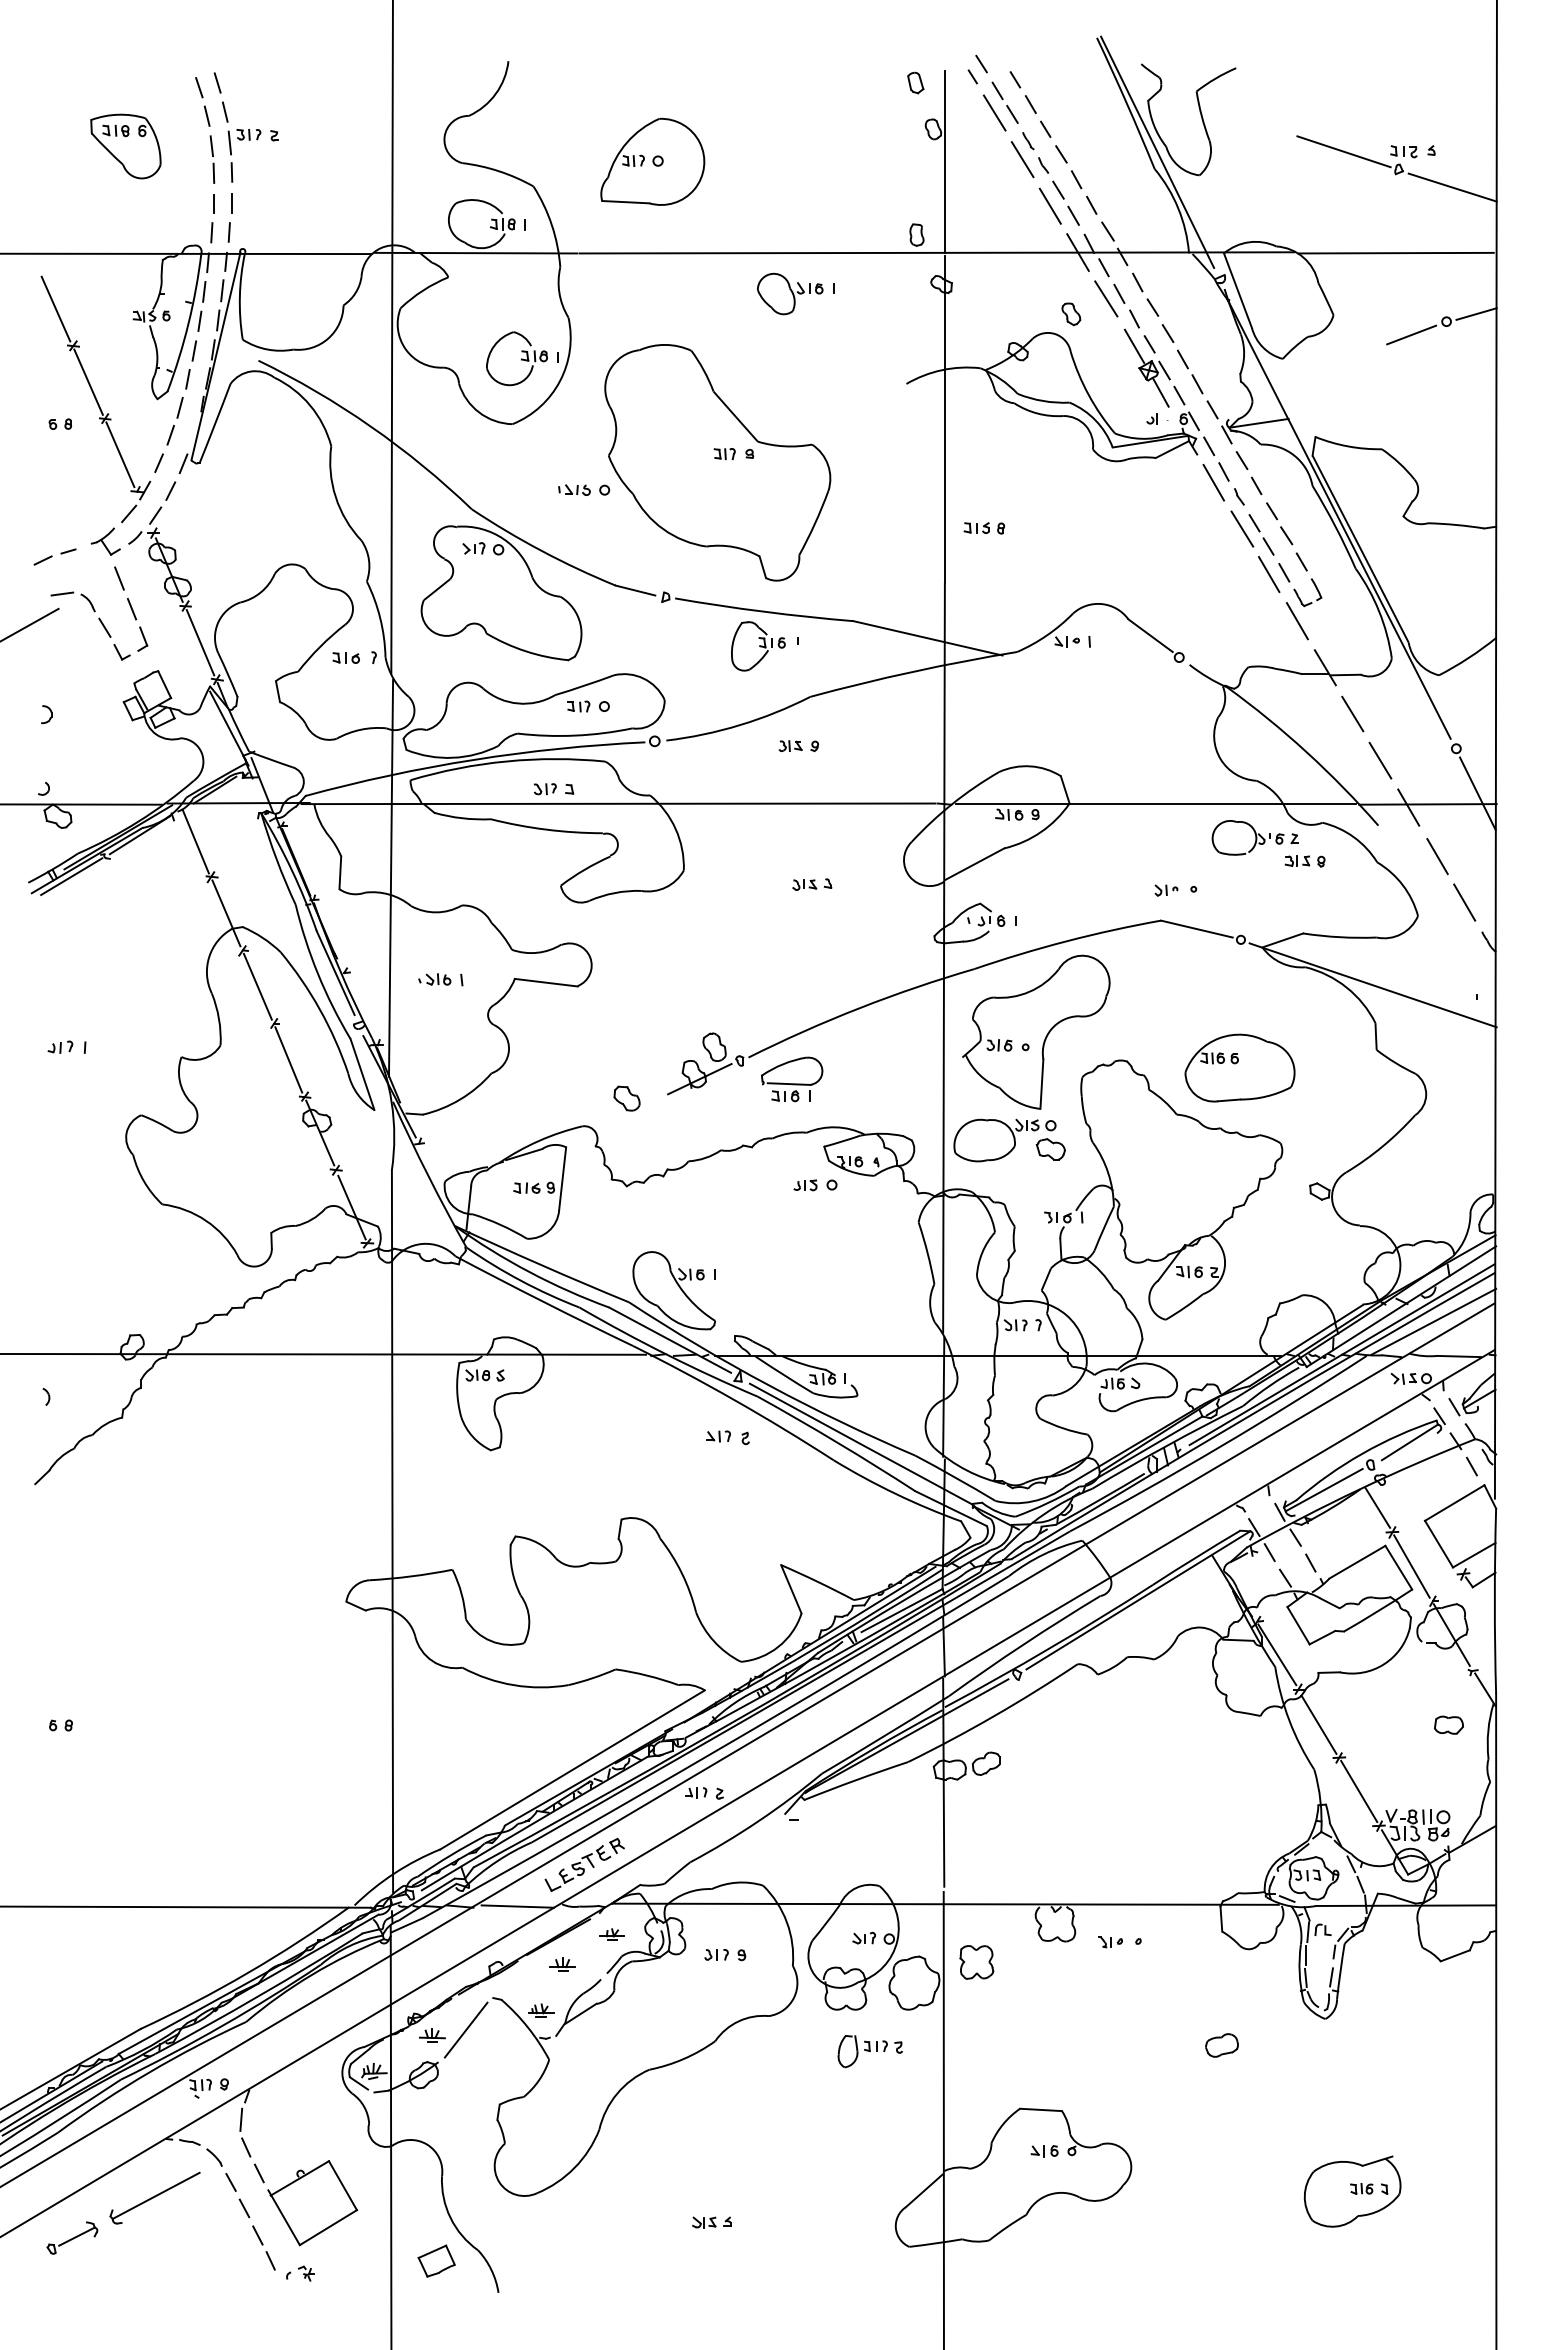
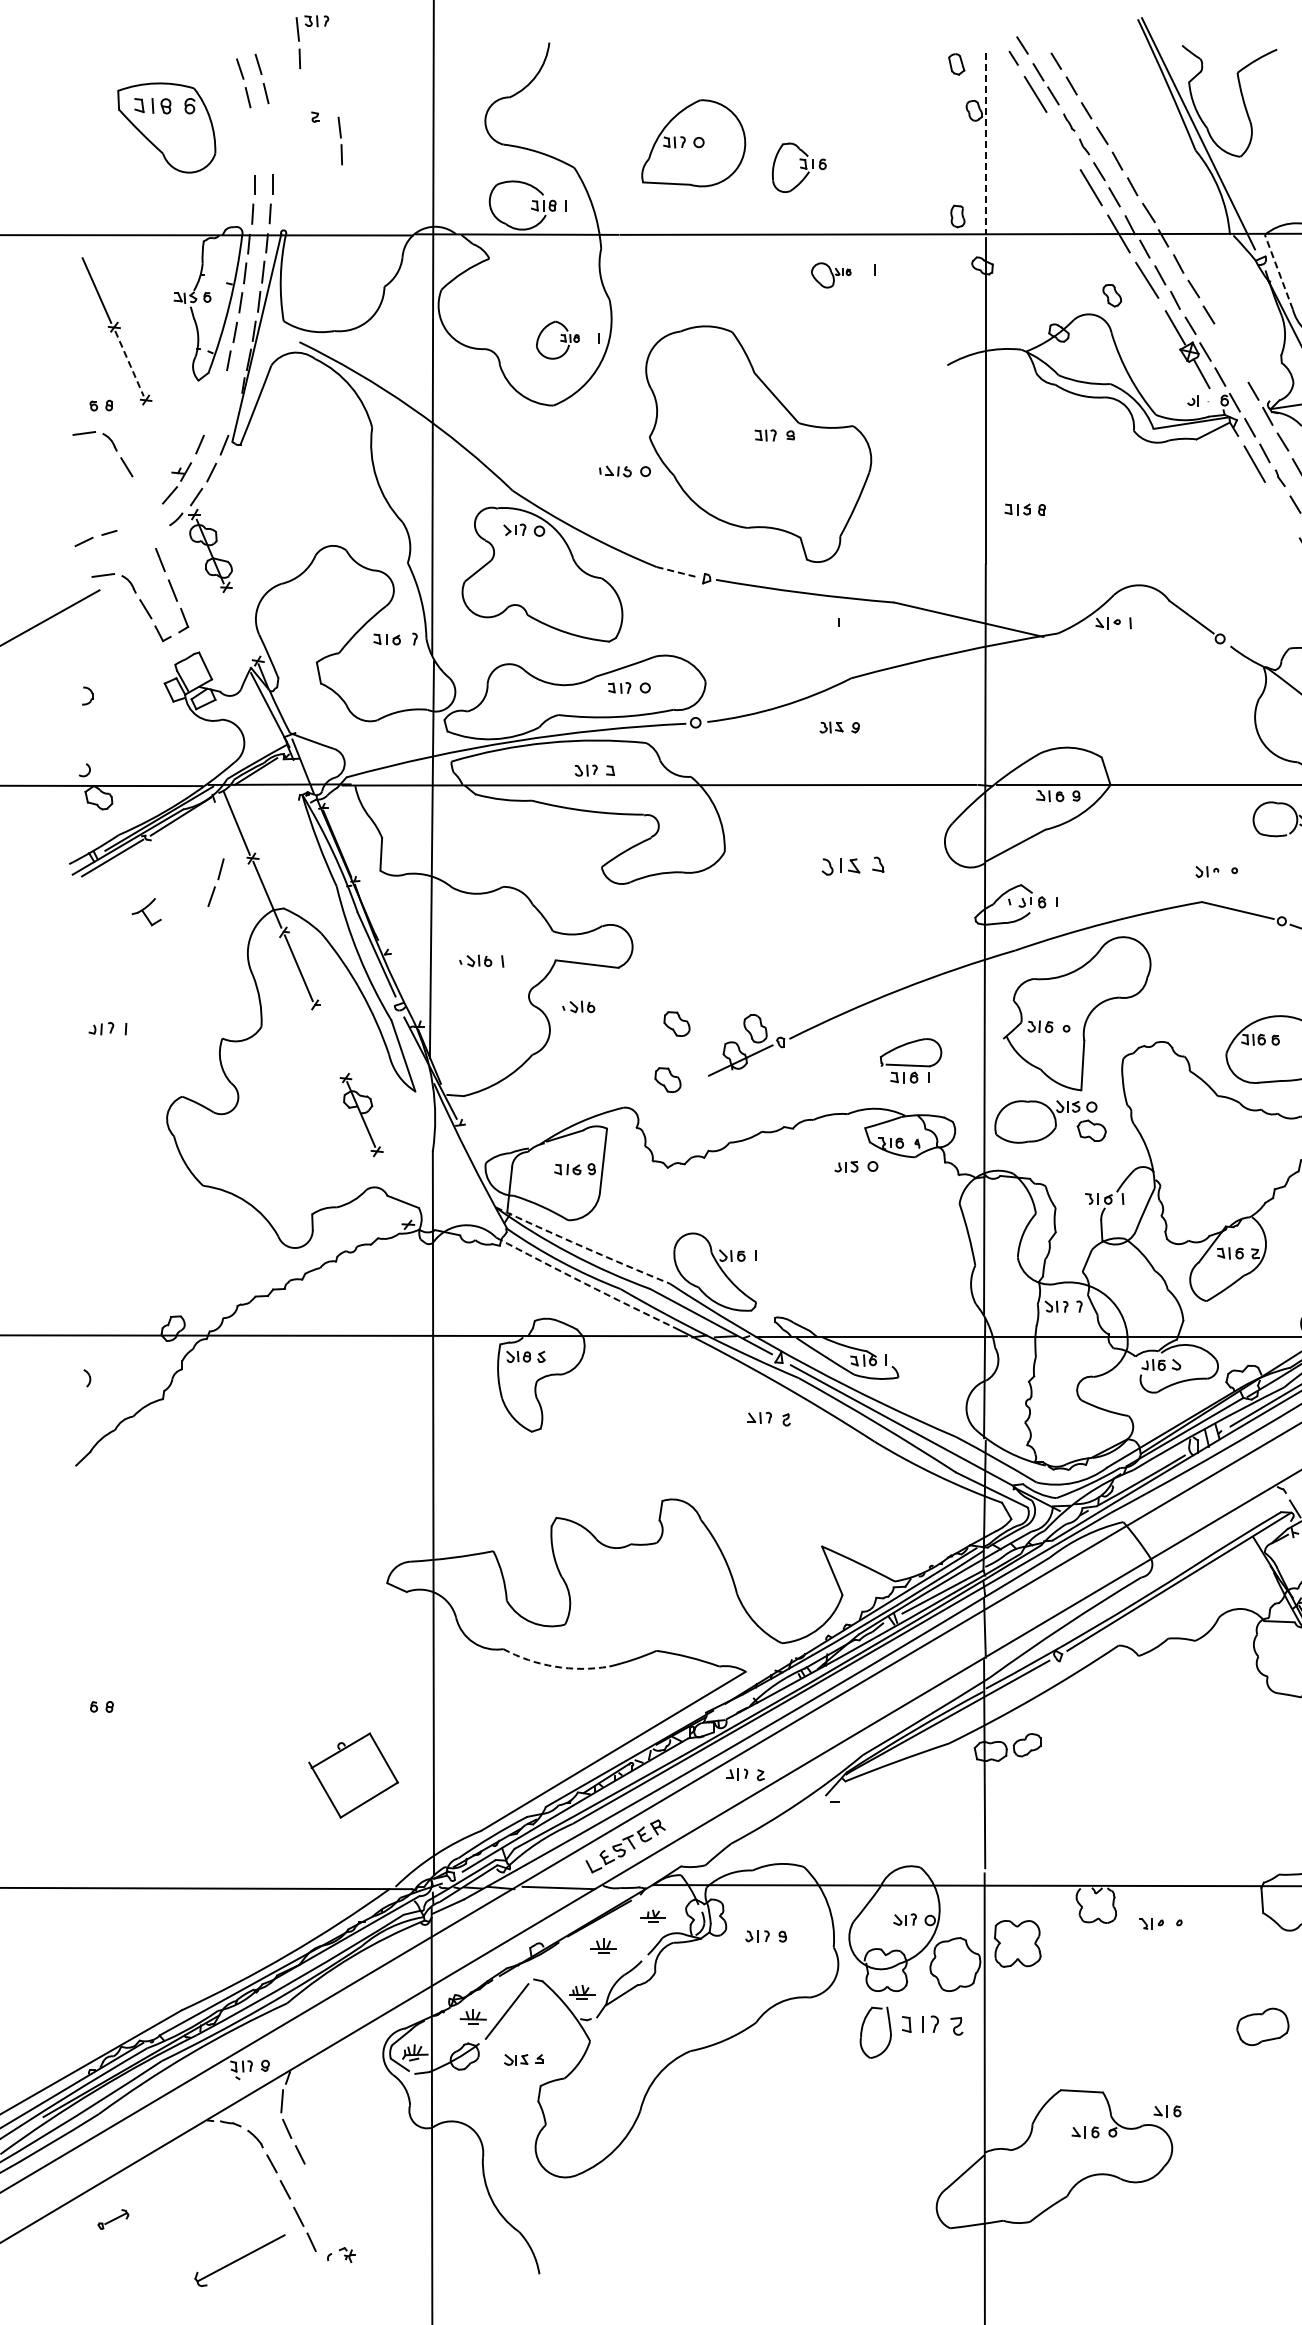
part: (125, 146) -> (166, 127), size x1.4
part: (231, 155) -> (299, 41), moved
part: (212, 159) -> (340, 140), moved
line: (1022, 159) -> (1063, 140), removed
line: (944, 161) -> (985, 142), solid -> dashed
line: (1237, 290) -> (1278, 271), solid -> dashed
part: (790, 293) -> (831, 274), size x0.6
part: (516, 358) -> (557, 339), size x0.7
part: (1189, 371) -> (1230, 352), removed
line: (88, 382) -> (129, 363), solid -> dashed
part: (174, 421) -> (215, 882), moved
line: (120, 454) -> (161, 435), removed
part: (73, 467) -> (114, 448), added
line: (1242, 528) -> (1283, 509), removed
part: (105, 541) -> (146, 911), moved
line: (635, 590) -> (676, 571), solid -> dashed
line: (200, 642) -> (241, 623), removed
part: (758, 646) -> (799, 167), moved
part: (812, 884) -> (853, 865), size x1.6
part: (537, 1025) -> (578, 1006), added
part: (635, 1042) -> (676, 1023), added
line: (288, 1059) -> (329, 1040), removed
part: (792, 1079) -> (911, 1060), moved
line: (351, 1207) -> (392, 1188), removed
arc: (541, 1265) -> (582, 1246), solid -> dashed
arc: (543, 1302) -> (584, 1283), solid -> dashed
arc: (513, 1685) -> (554, 1666), solid -> dashed
part: (976, 1962) -> (1017, 1943), size x1.4
part: (1221, 2045) -> (1262, 2026), size x1.6
part: (869, 2051) -> (910, 2032), size x1.6
part: (1126, 2130) -> (1167, 2111), added
part: (154, 2197) -> (239, 2259), moved
part: (312, 2203) -> (353, 1775), moved
part: (711, 2222) -> (523, 2059), moved
part: (72, 2237) -> (113, 2218), size x0.6
part: (436, 2260) -> (477, 2241), removed

